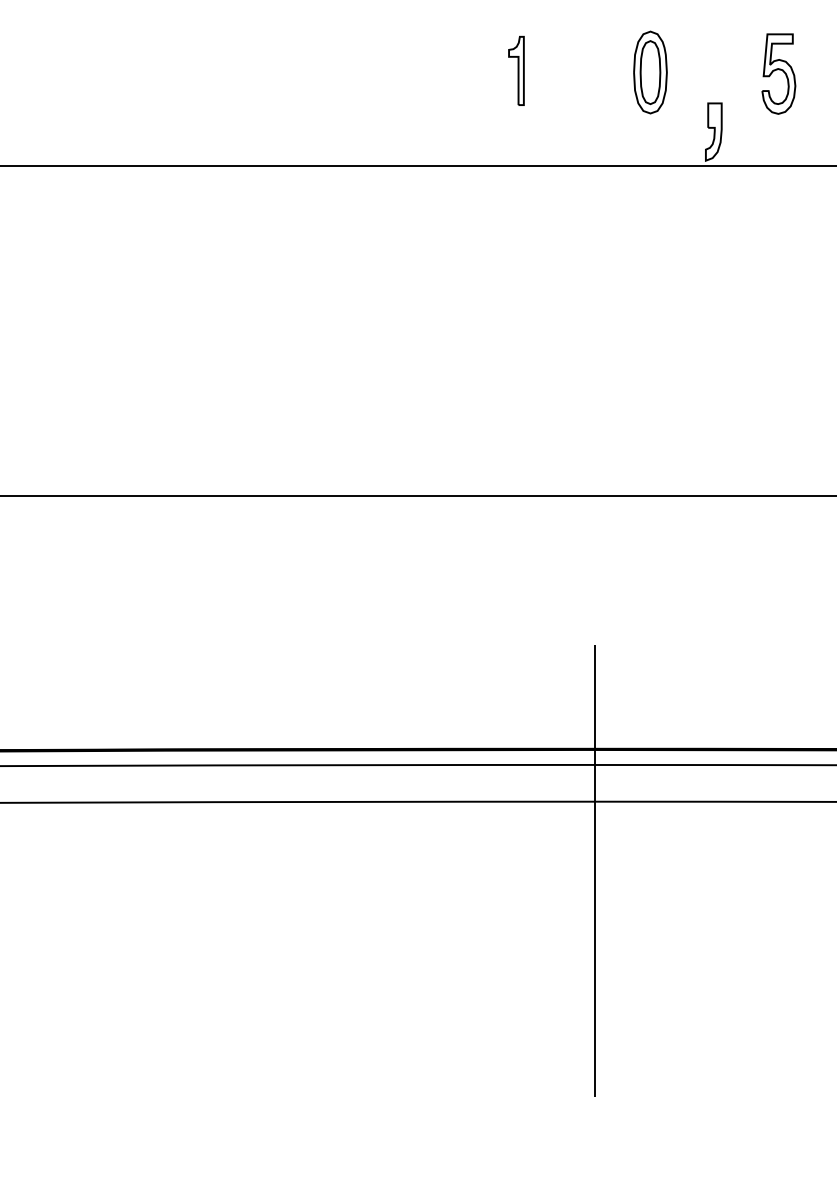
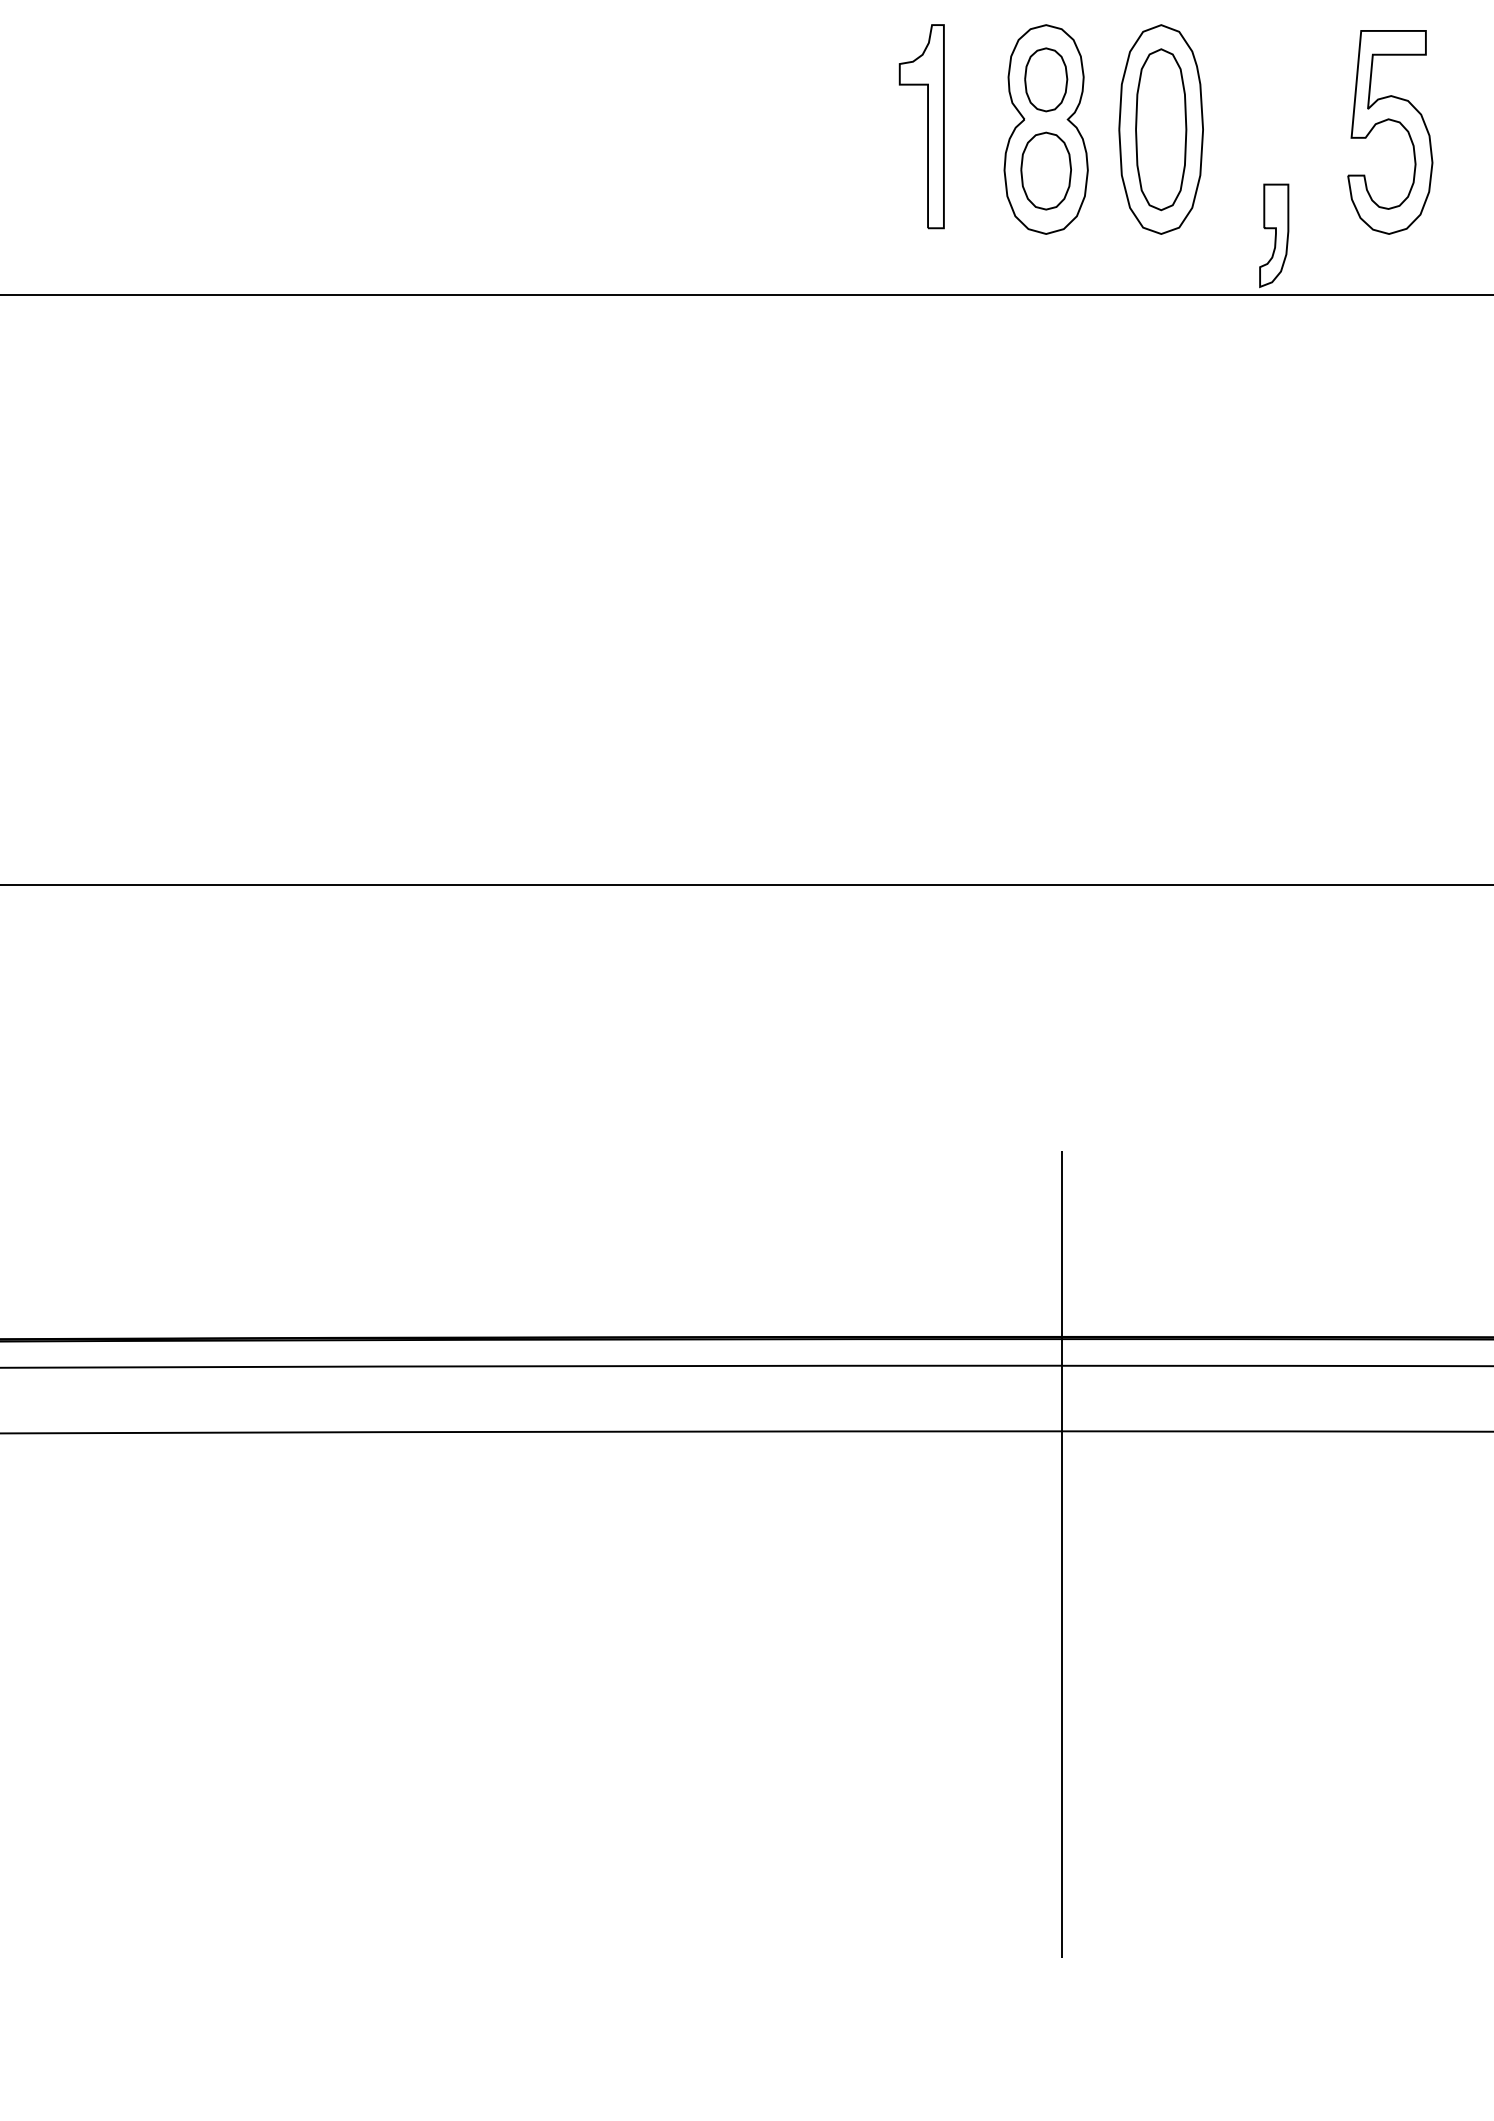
part: (516, 70) -> (921, 125), size x1.67
part: (585, 72) -> (1045, 129), added
part: (650, 72) -> (1161, 129), size x1.43
part: (778, 73) -> (1389, 131), size x1.43

